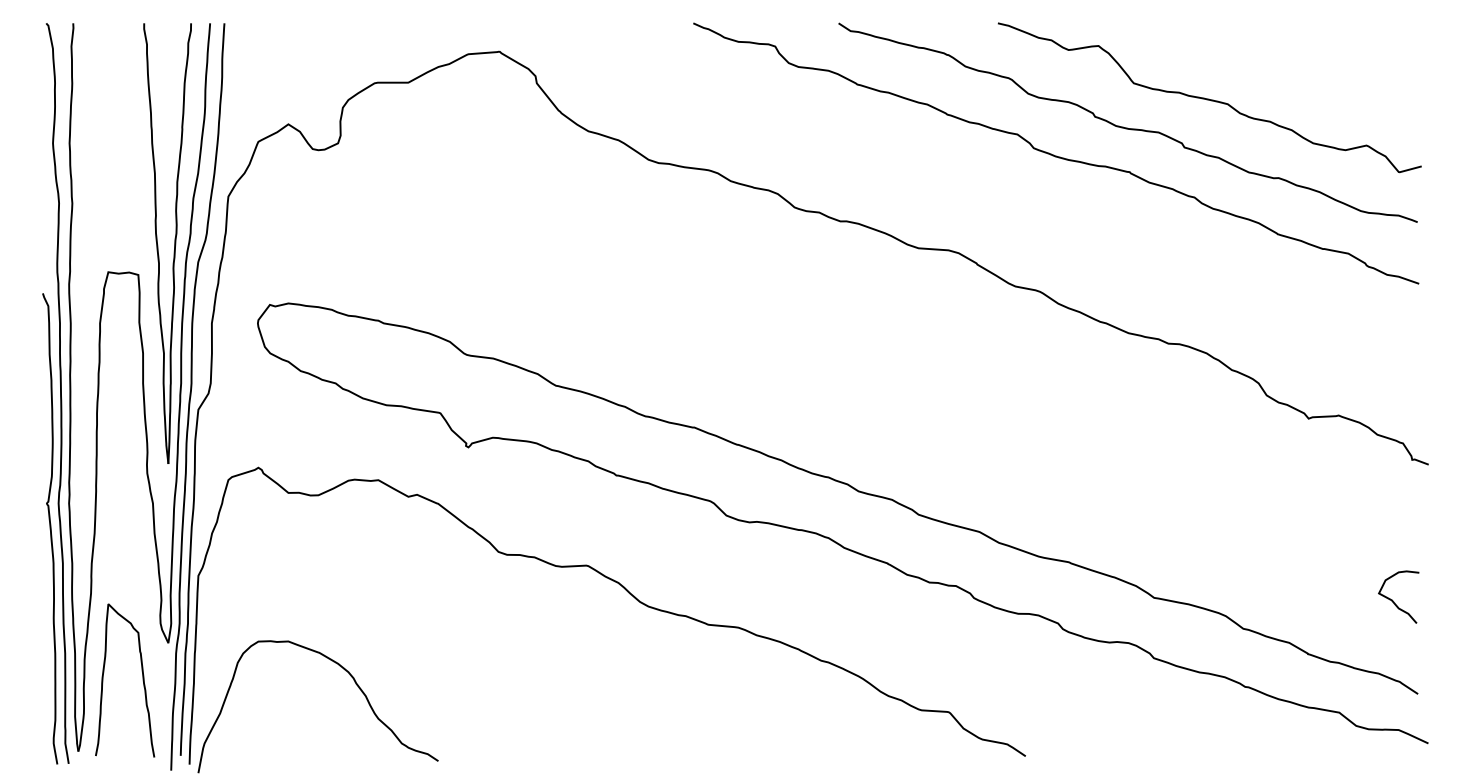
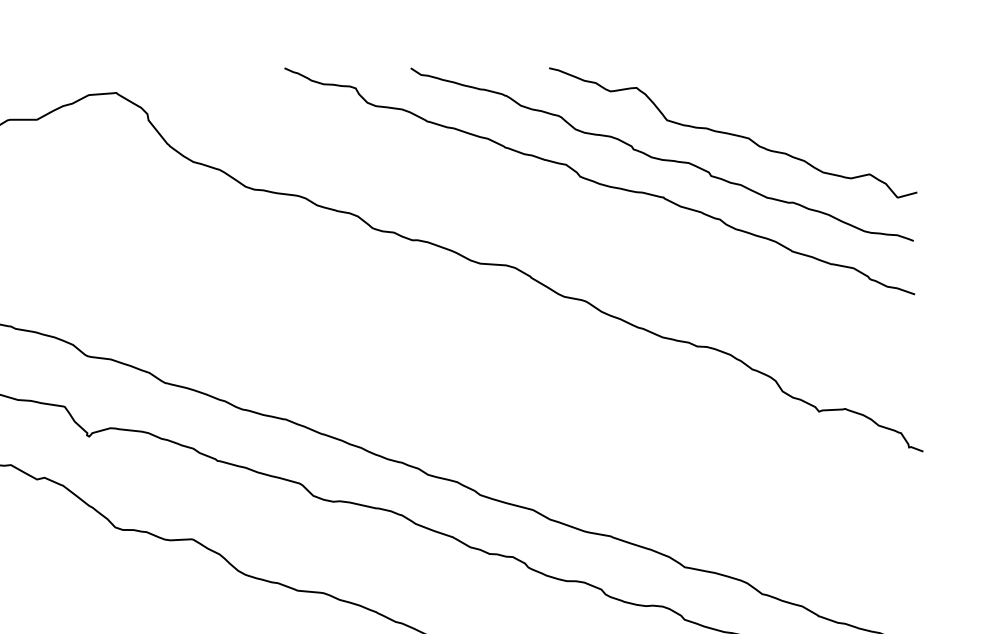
curve: (1393, 600) -> (892, 569), removed

